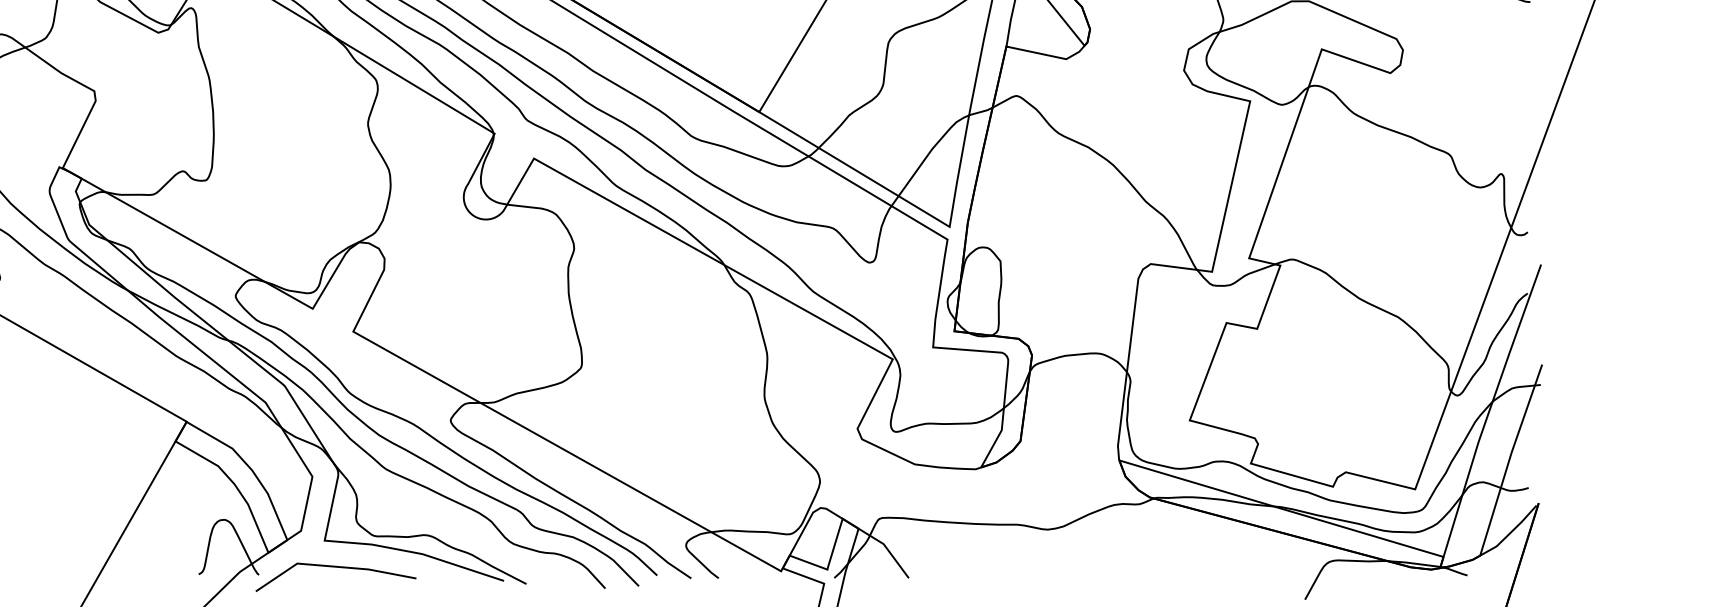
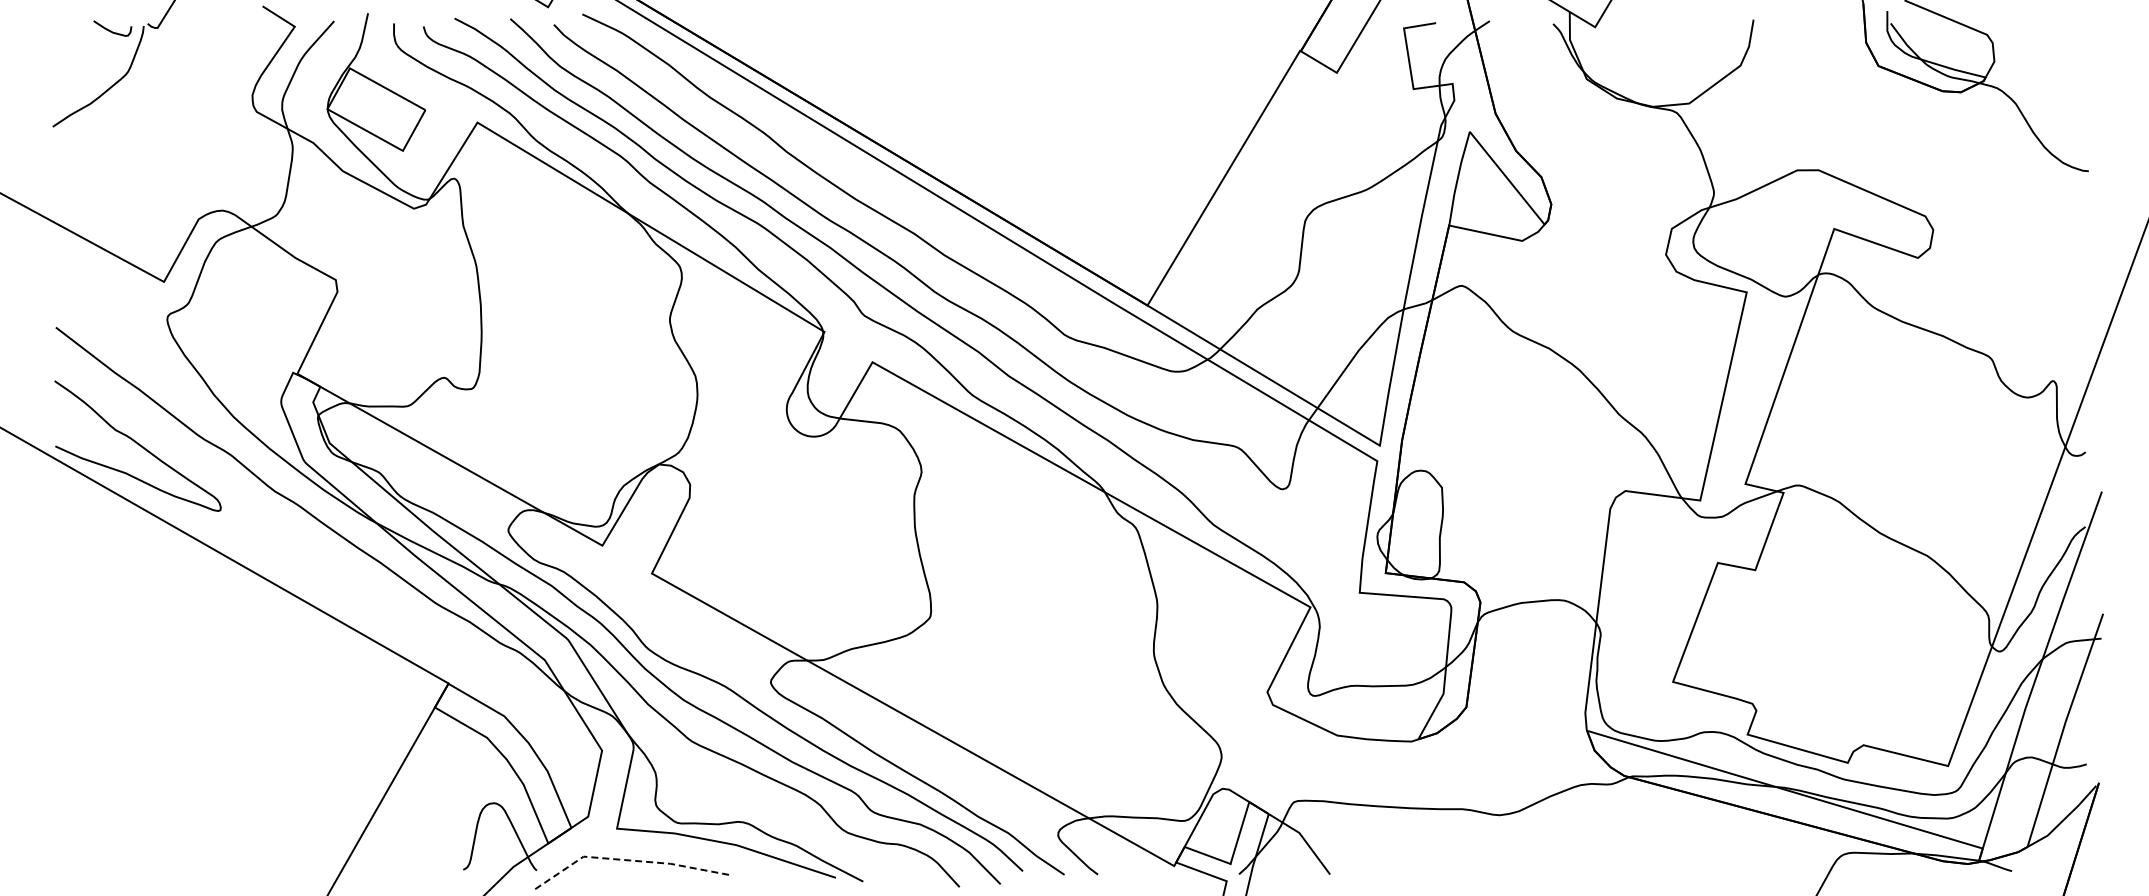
line: (332, 566) -> (626, 860), solid -> dashed

